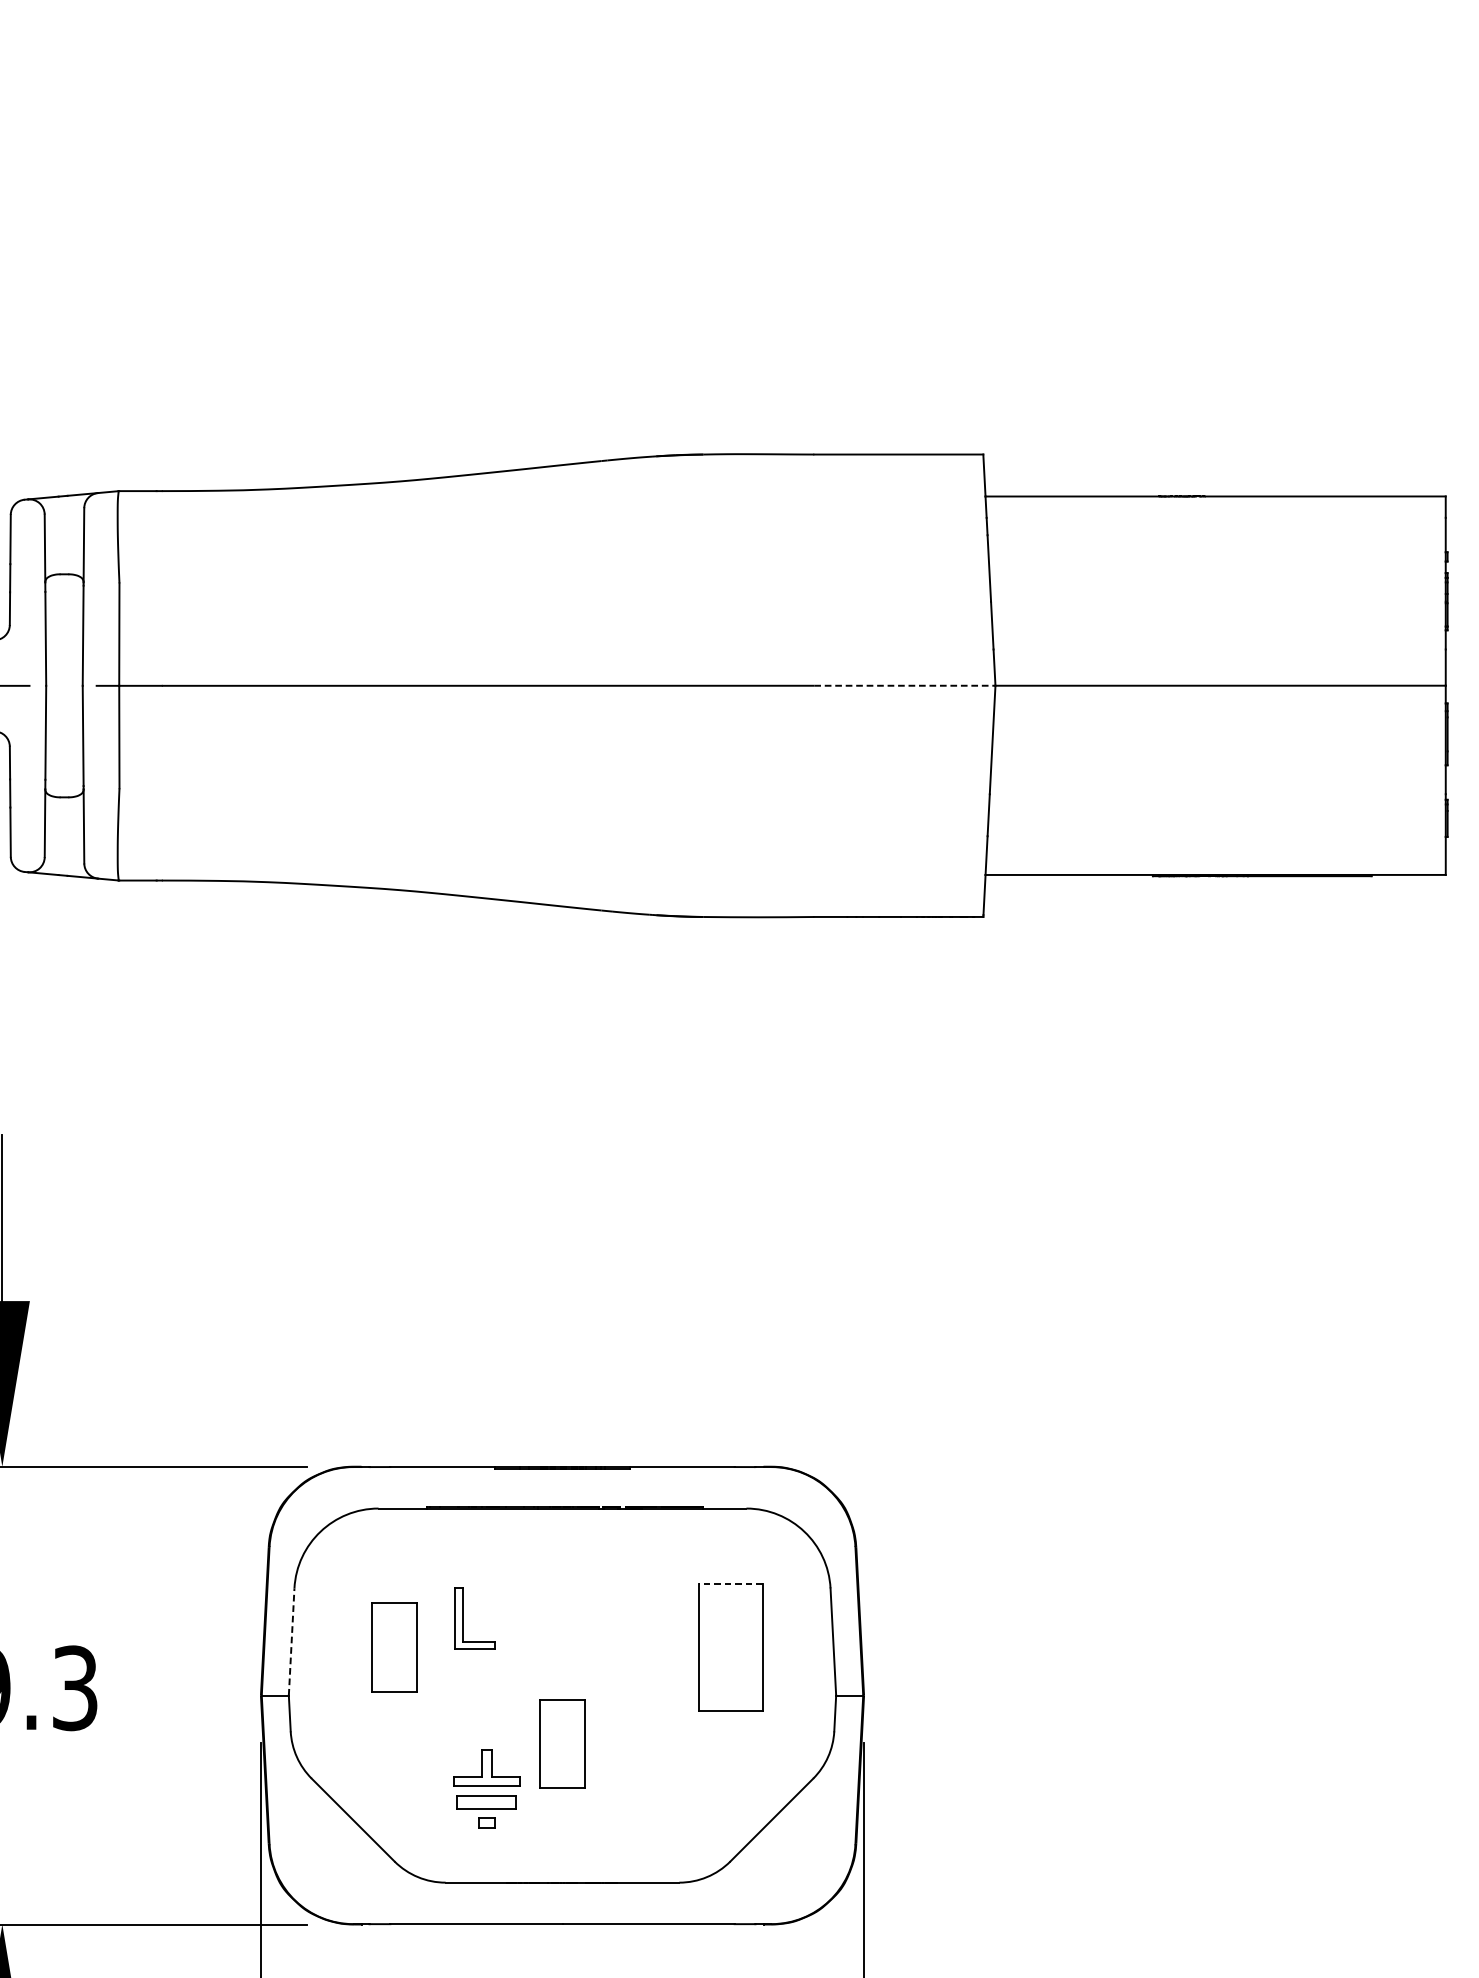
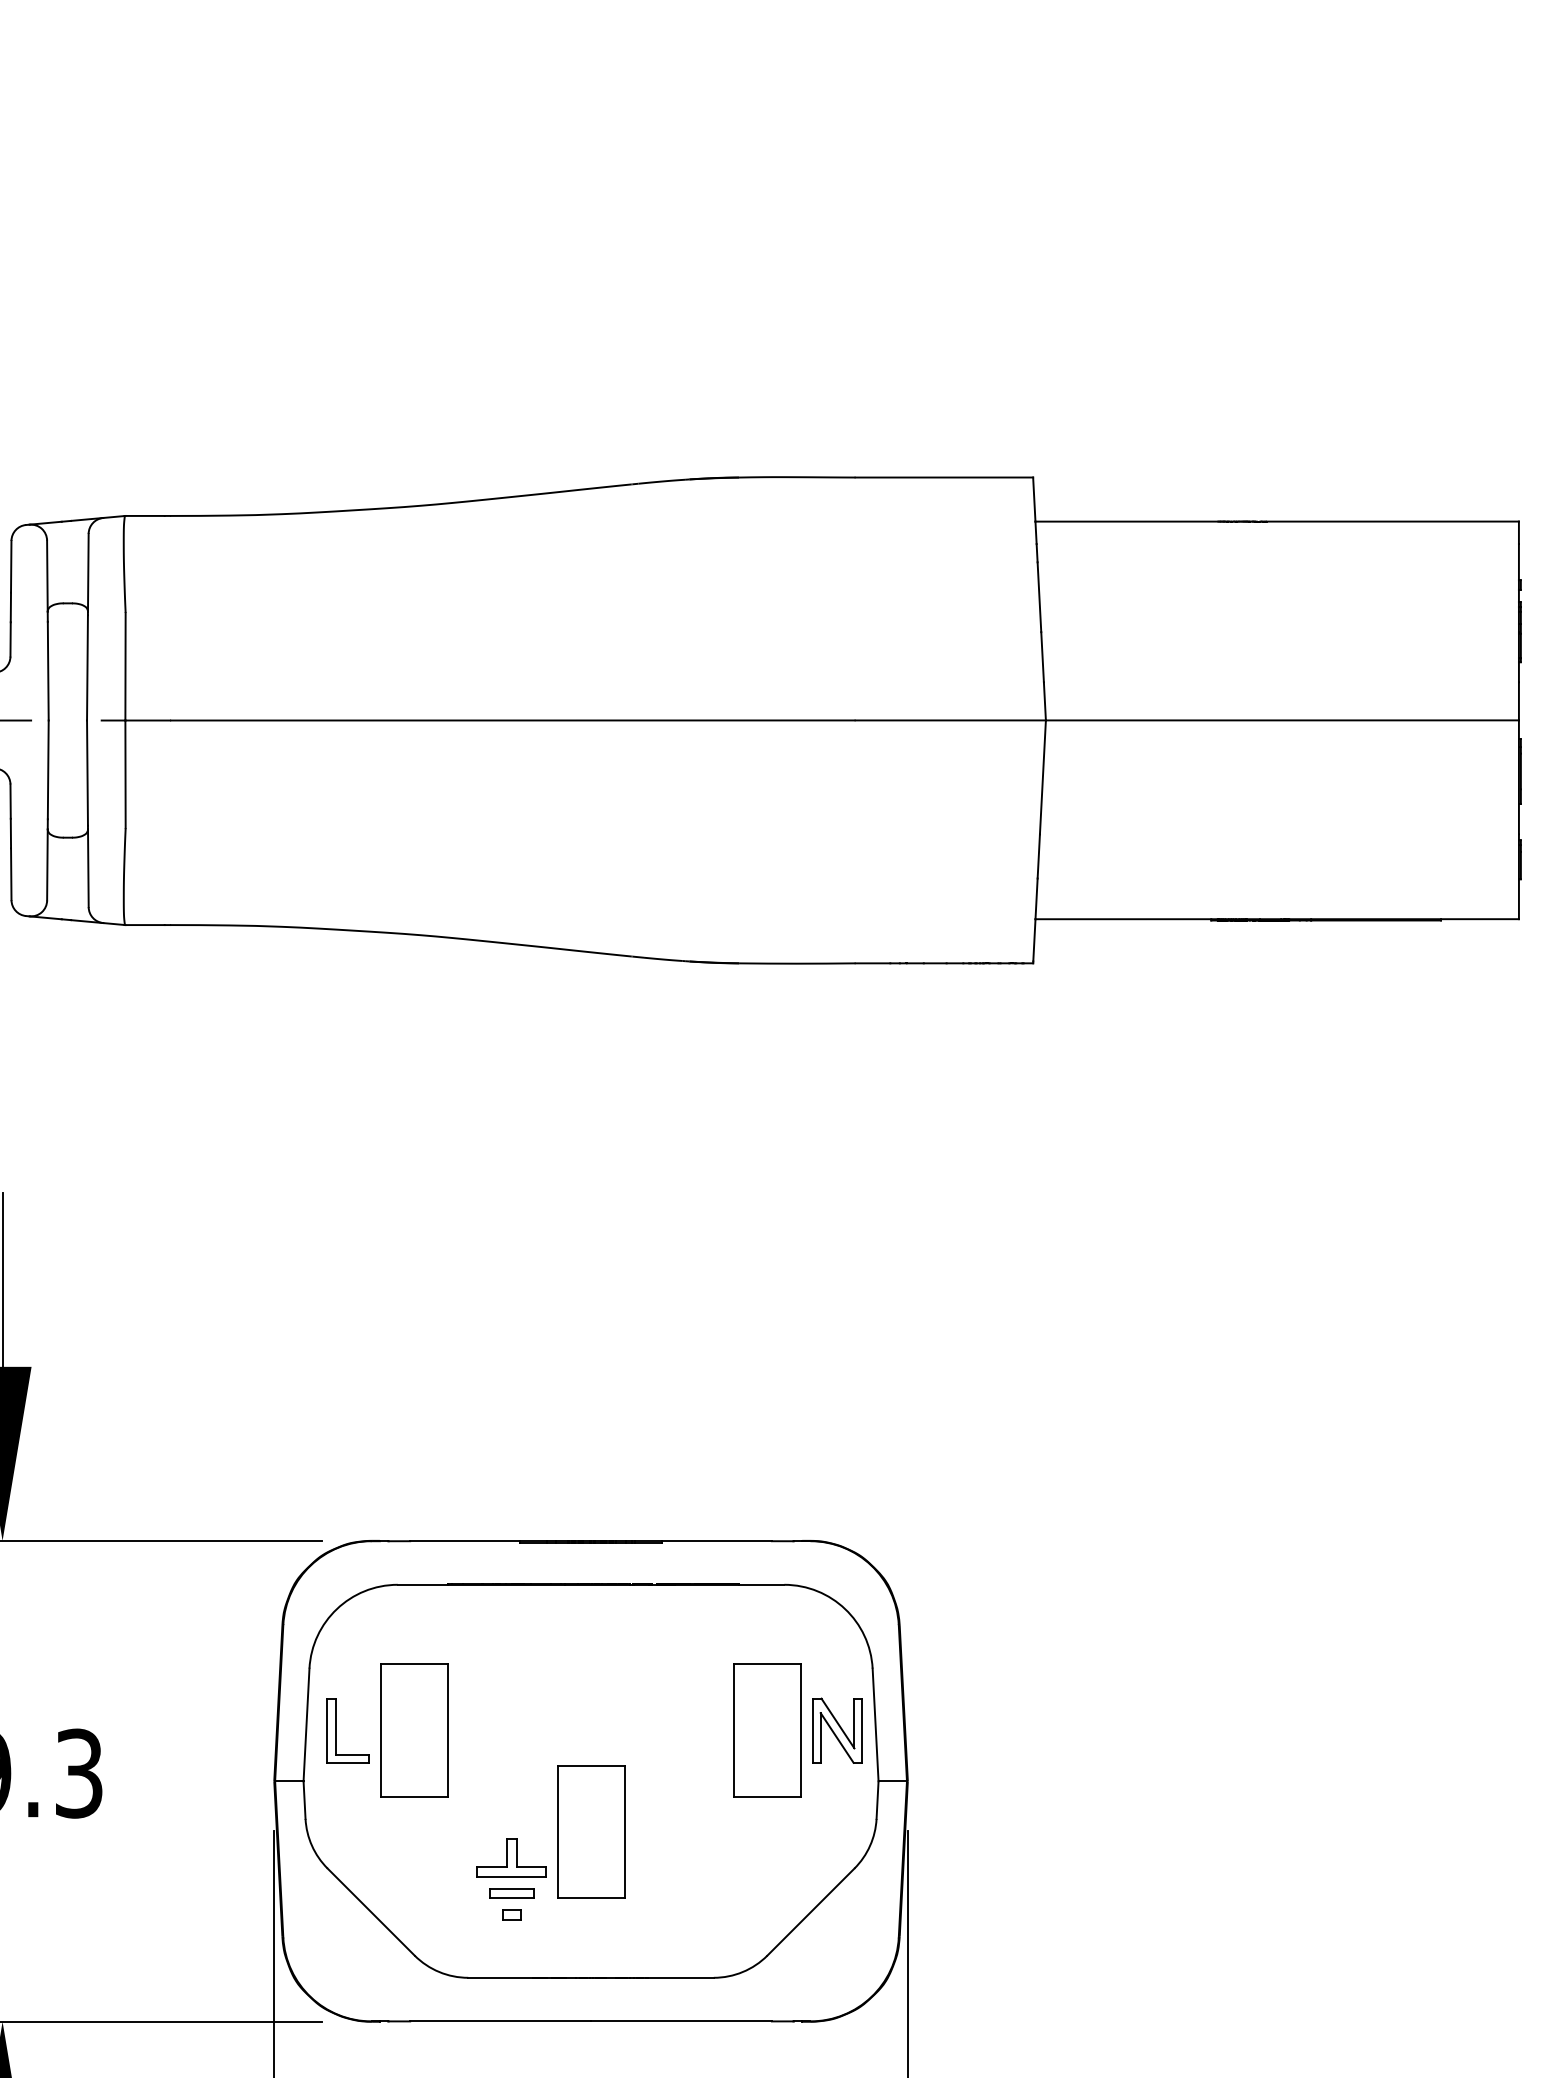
line: (905, 685) -> (951, 720), dashed -> solid
line: (730, 1584) -> (767, 1664), dashed -> solid
part: (463, 1618) -> (336, 1730), moved
line: (291, 1641) -> (306, 1724), dashed -> solid
part: (394, 1647) -> (414, 1730), size x1.43
part: (797, 1647) -> (837, 1730), added
part: (562, 1743) -> (591, 1831), size x1.43
part: (486, 1802) -> (511, 1893), size x0.71

